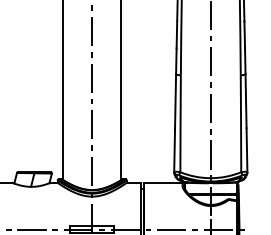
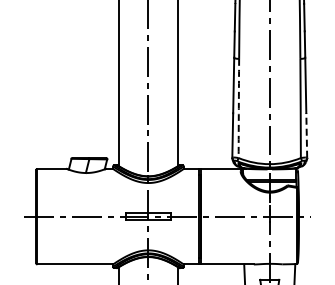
arc: (180, 123) -> (238, 108), solid -> dashed
line: (246, 149) -> (306, 134), solid -> dashed

